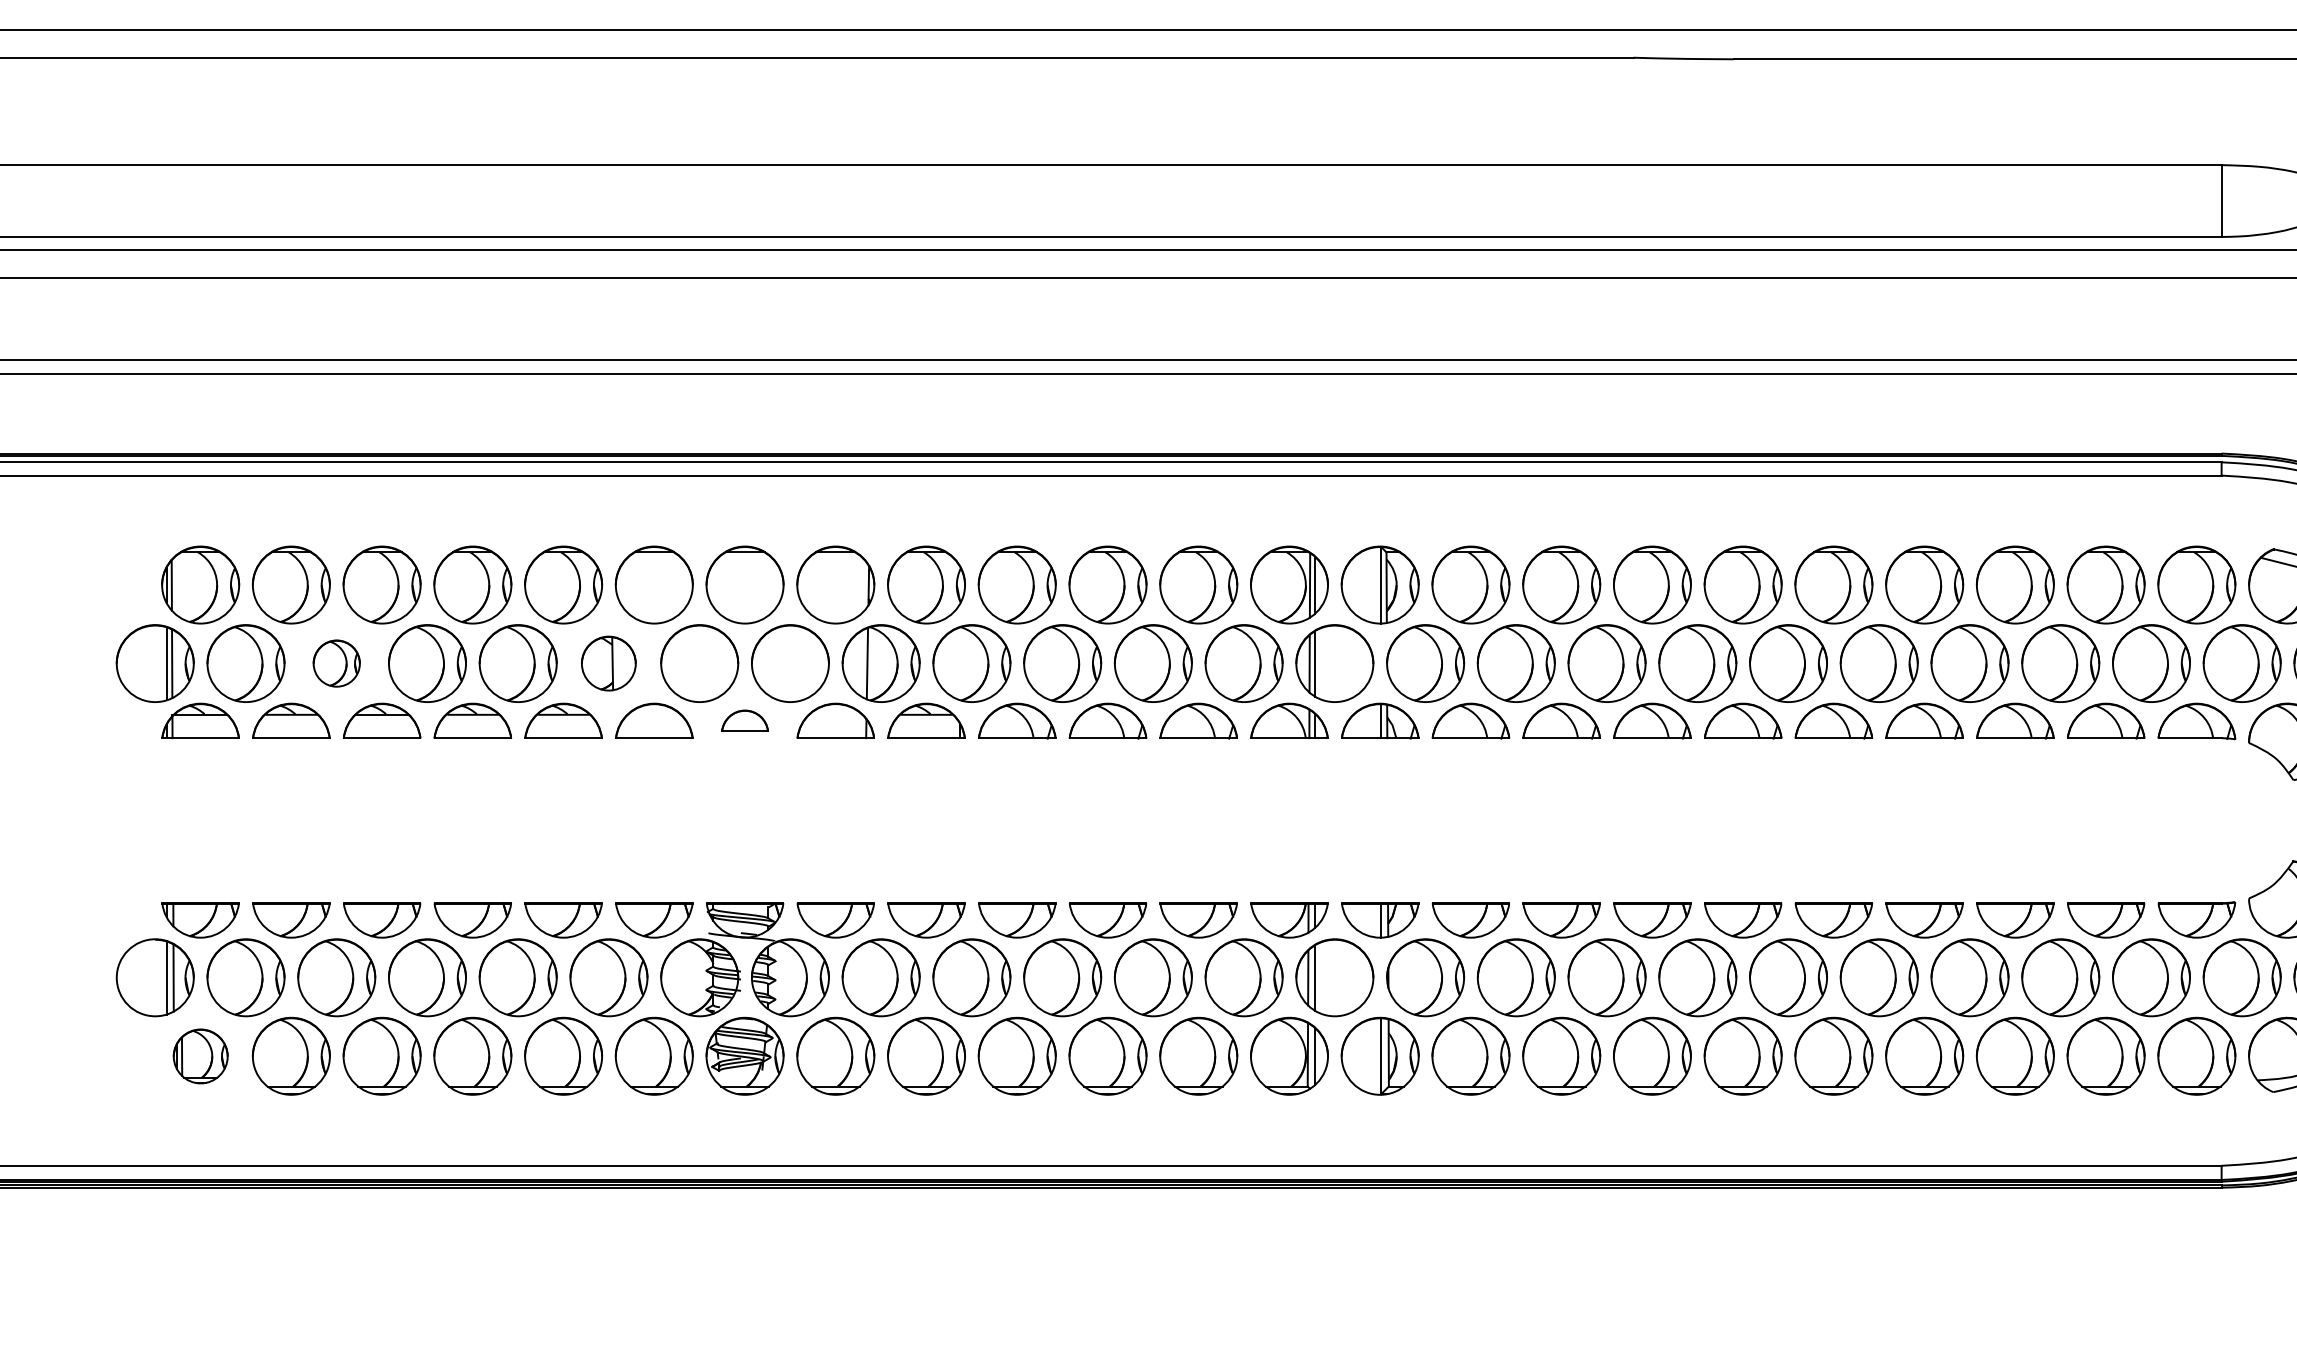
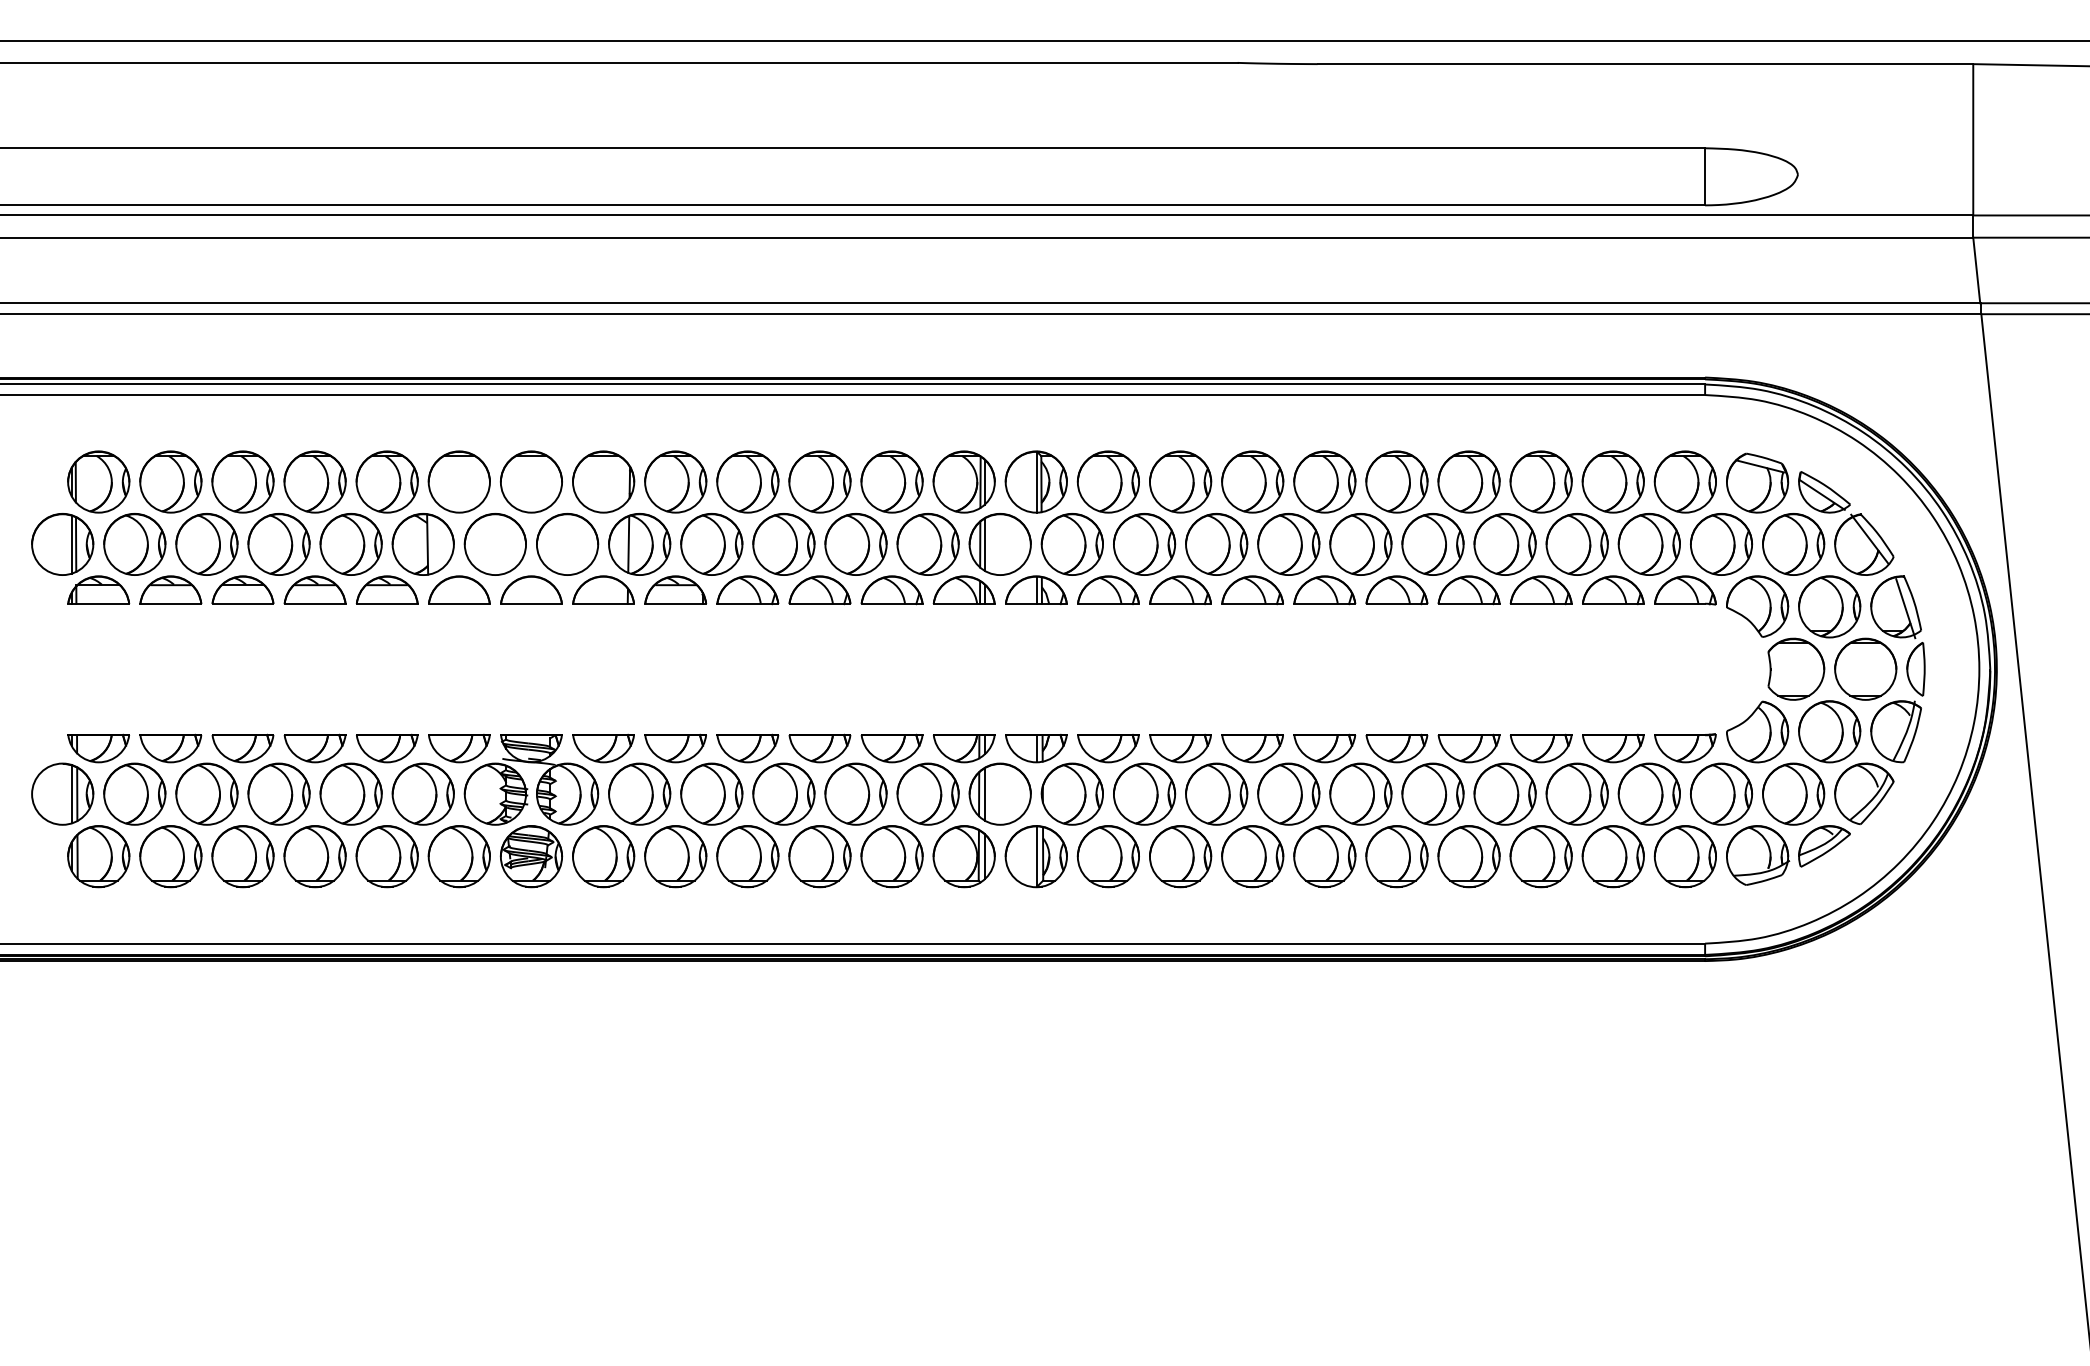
part: (336, 663) -> (206, 544), size x1.67
part: (607, 663) -> (422, 544), size x1.43
part: (745, 720) -> (531, 589), size x1.67
part: (200, 1056) -> (98, 856), size x1.43

